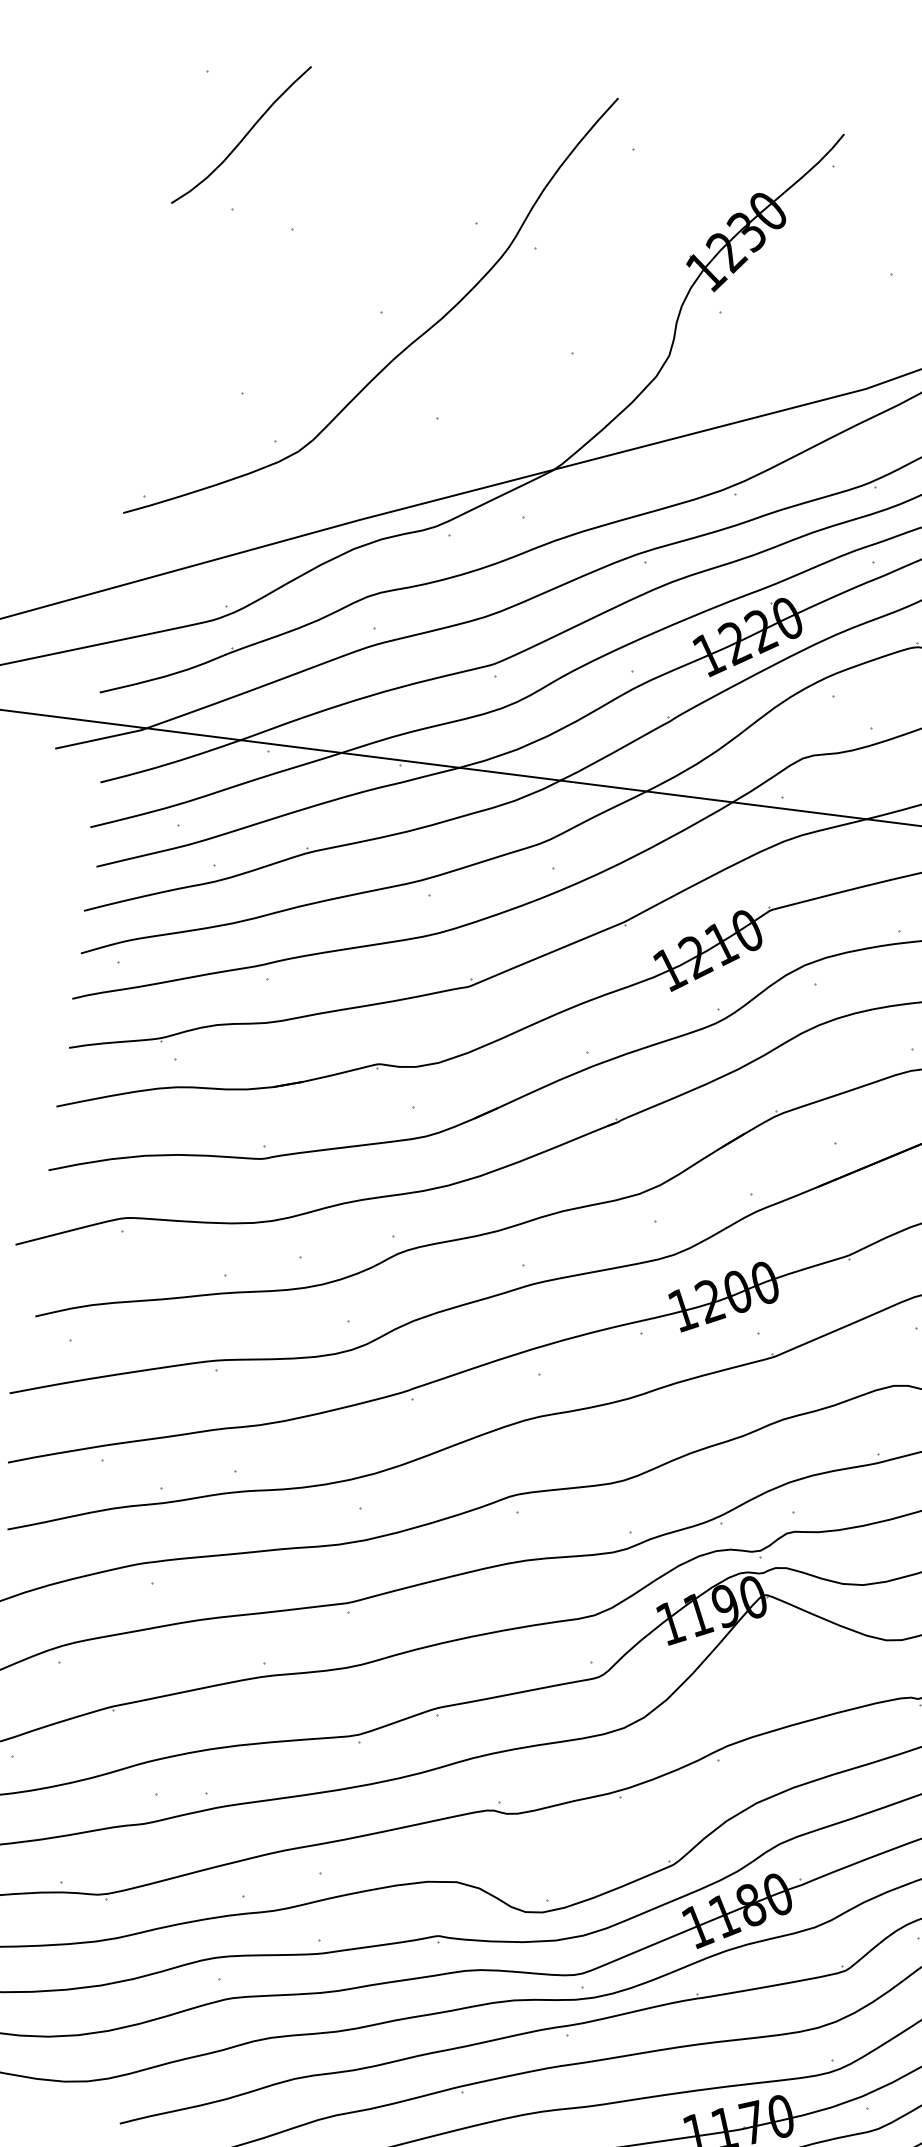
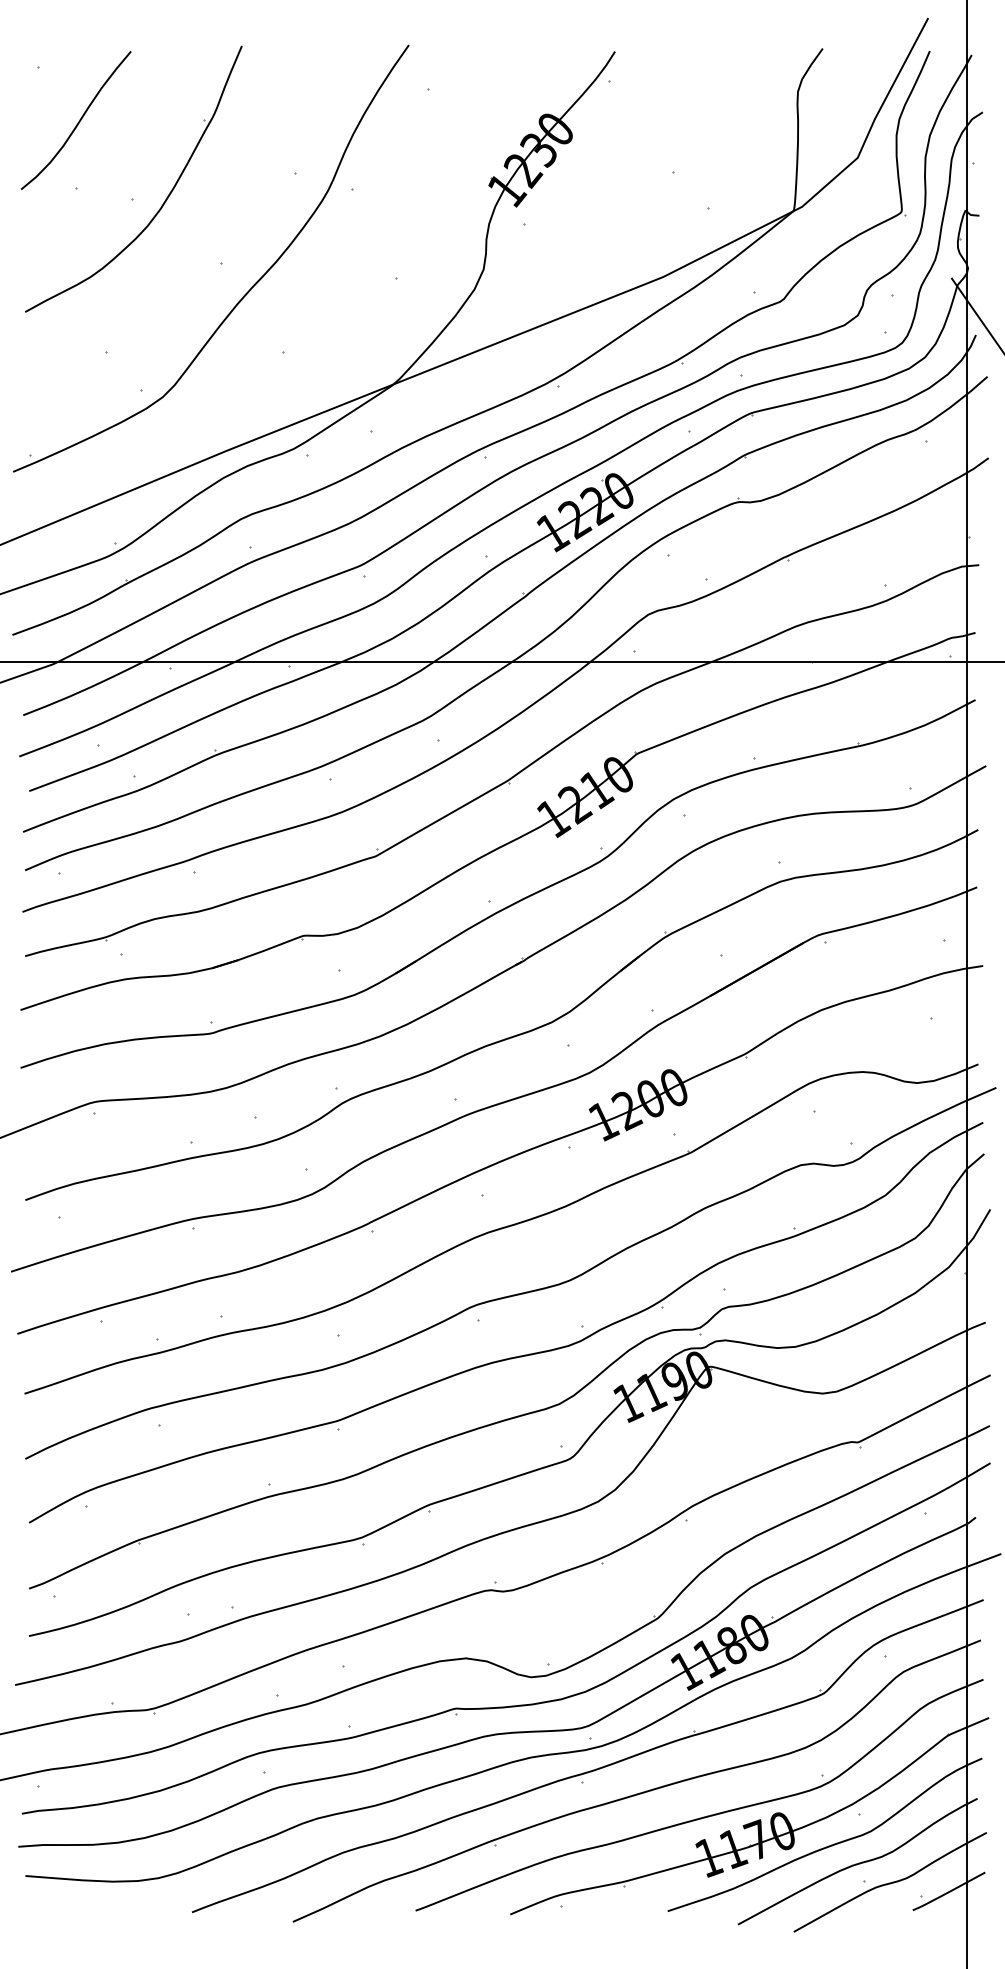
part: (327, 235) -> (164, 200), added

